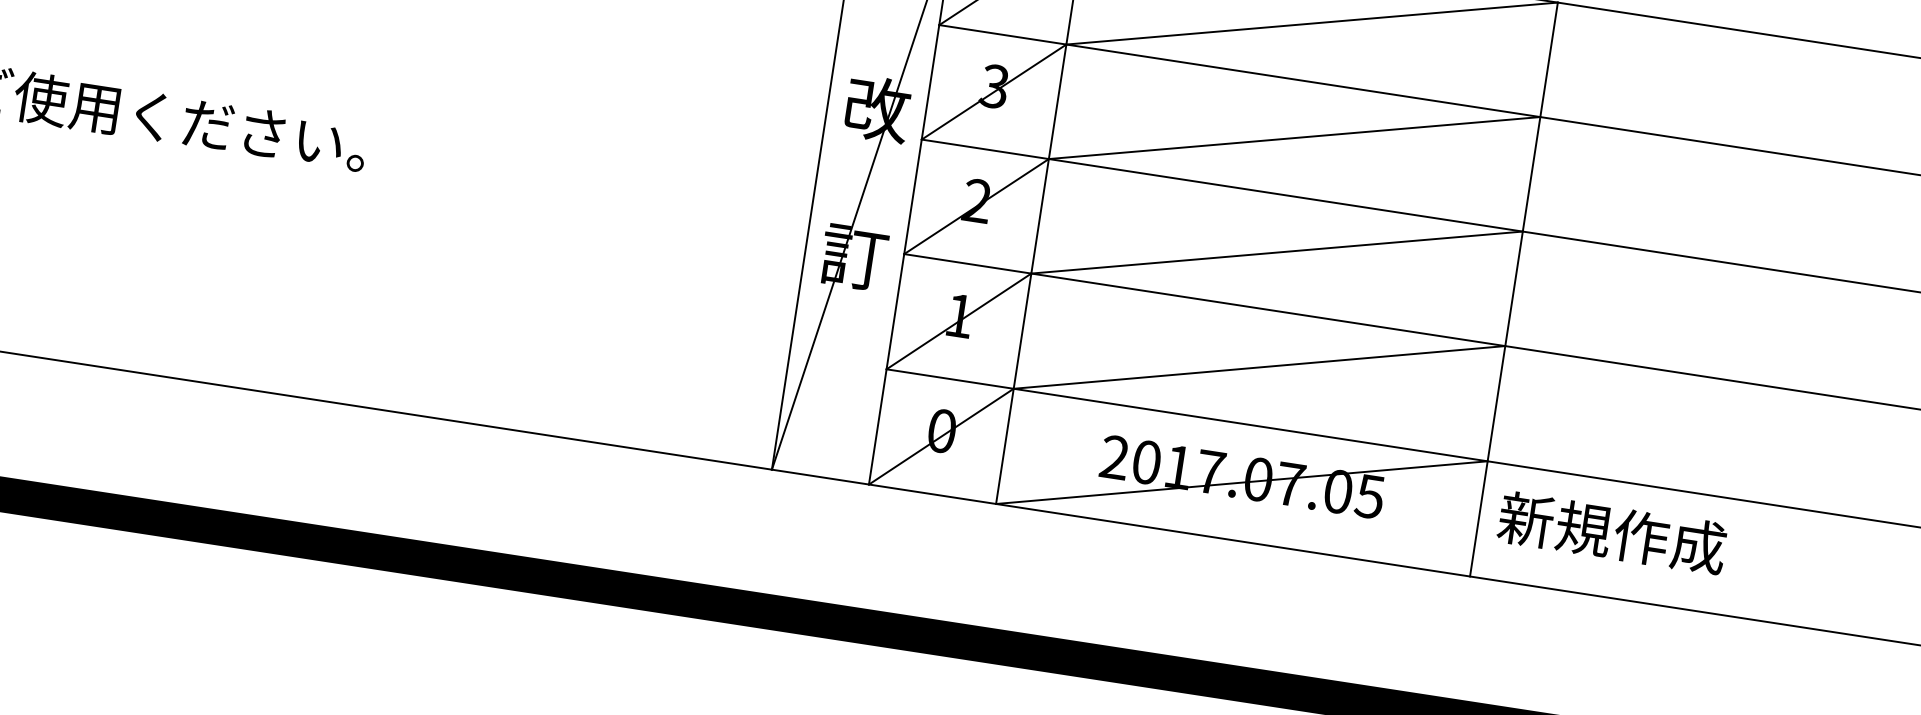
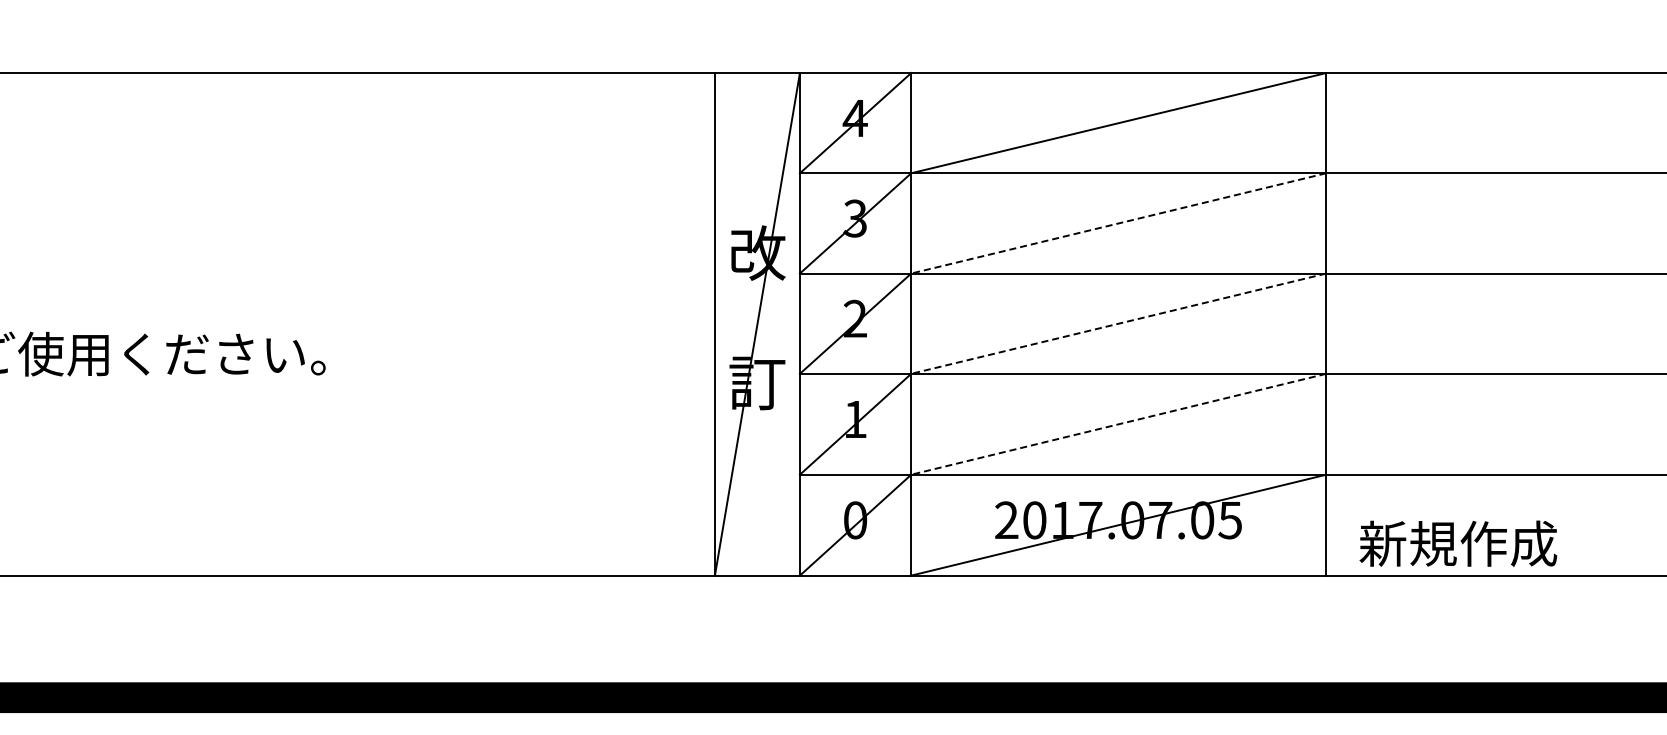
line: (1294, 138) -> (1118, 223), solid -> dashed
line: (1276, 252) -> (1118, 323), solid -> dashed
line: (1259, 367) -> (1118, 424), solid -> dashed
text: (1612, 532) -> (1458, 543), moved

